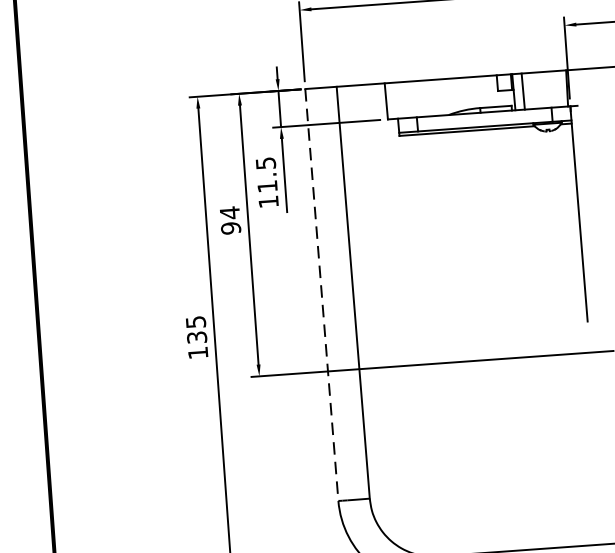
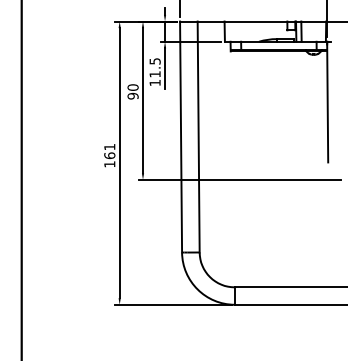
text: (228, 212) -> (132, 87), 94 -> 90
line: (322, 295) -> (181, 137), dashed -> solid
text: (195, 329) -> (109, 151), 135 -> 161

